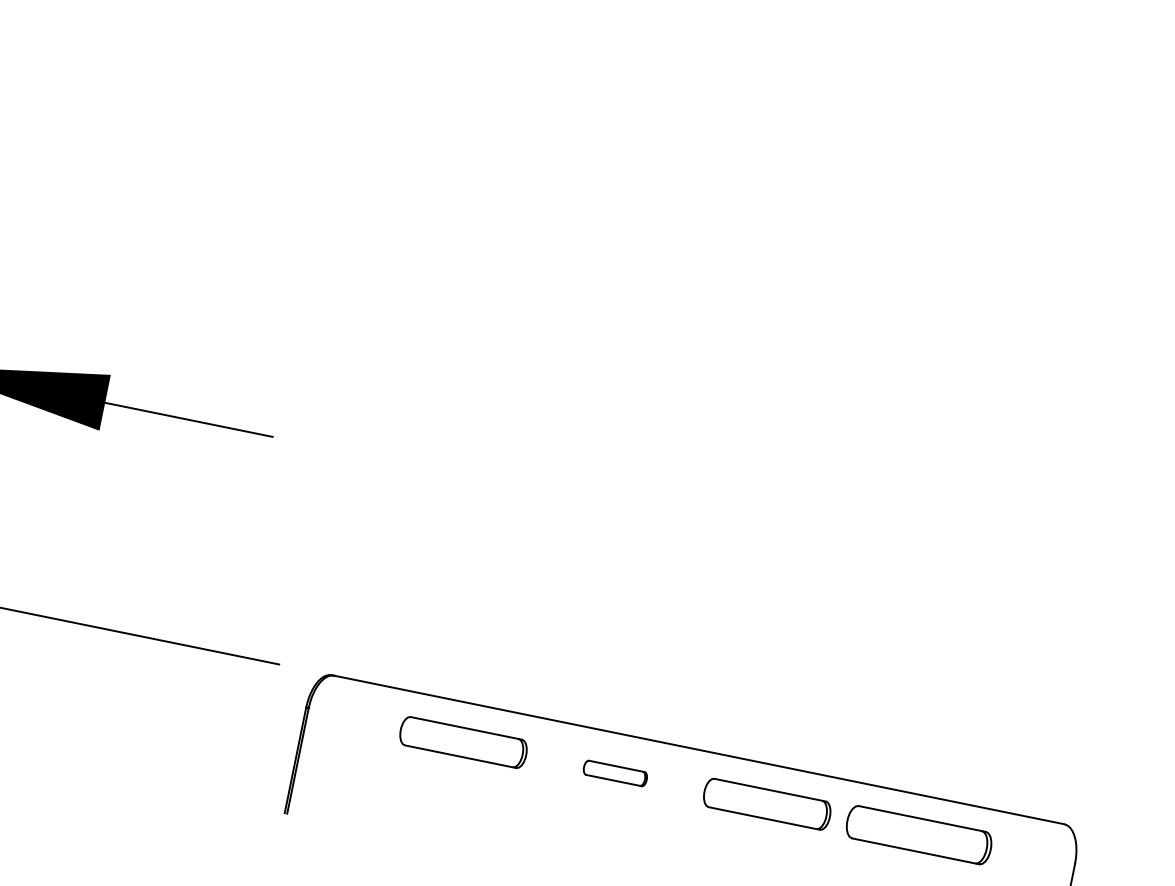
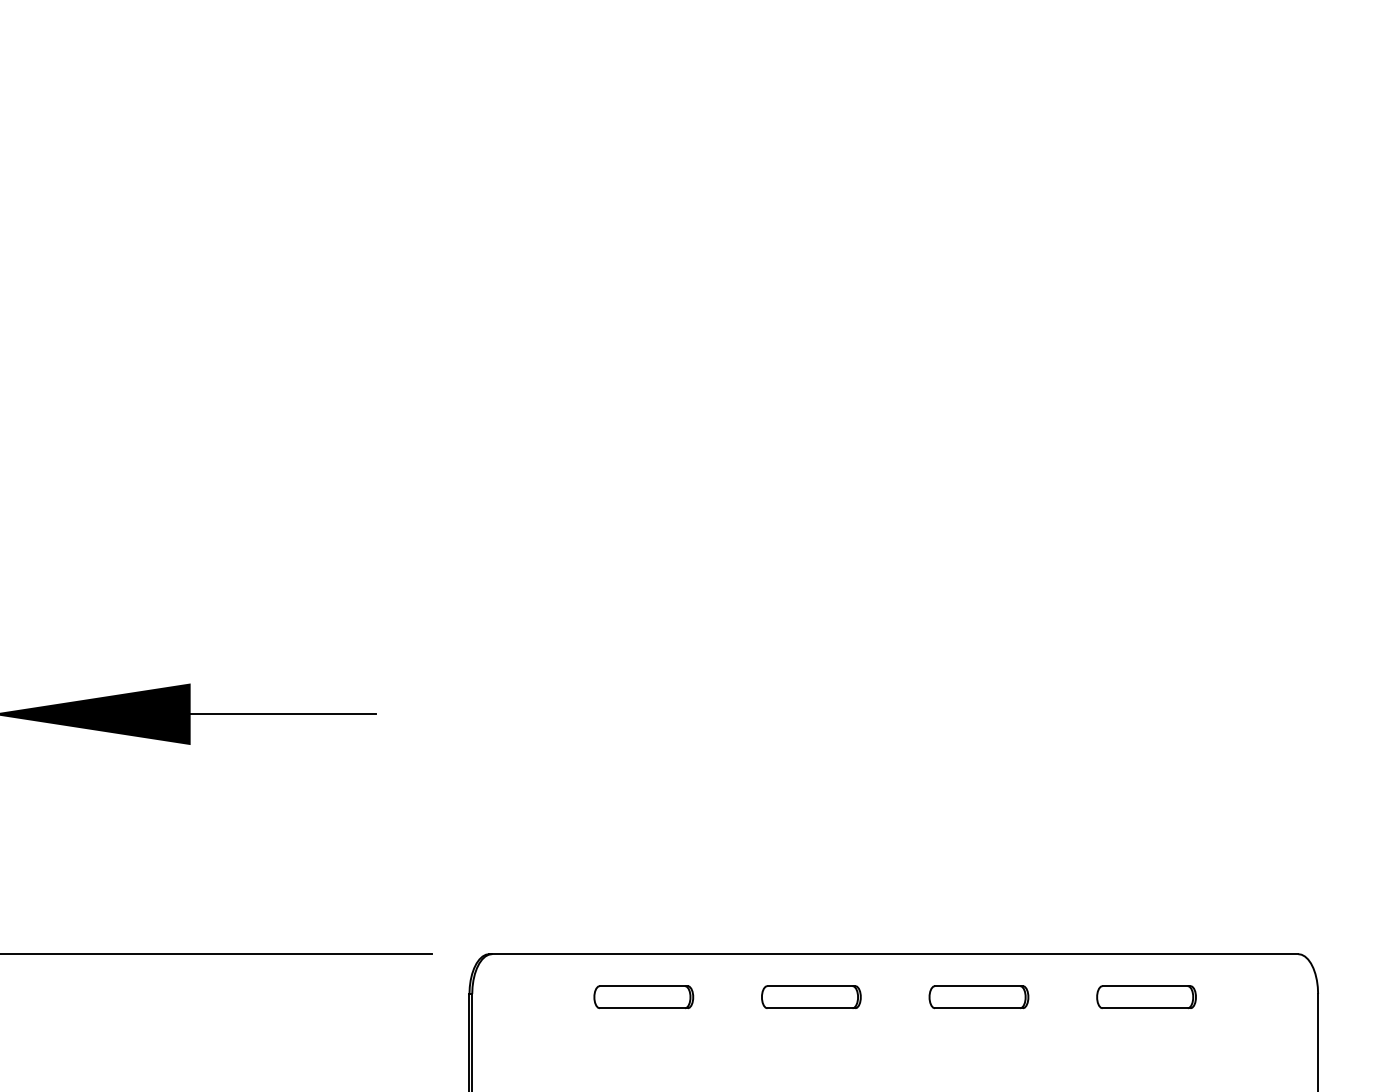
part: (463, 742) -> (643, 997), size x0.71
part: (615, 772) -> (811, 996), size x1.43
part: (766, 804) -> (978, 997), size x0.71
part: (918, 835) -> (1146, 997), size x0.62

